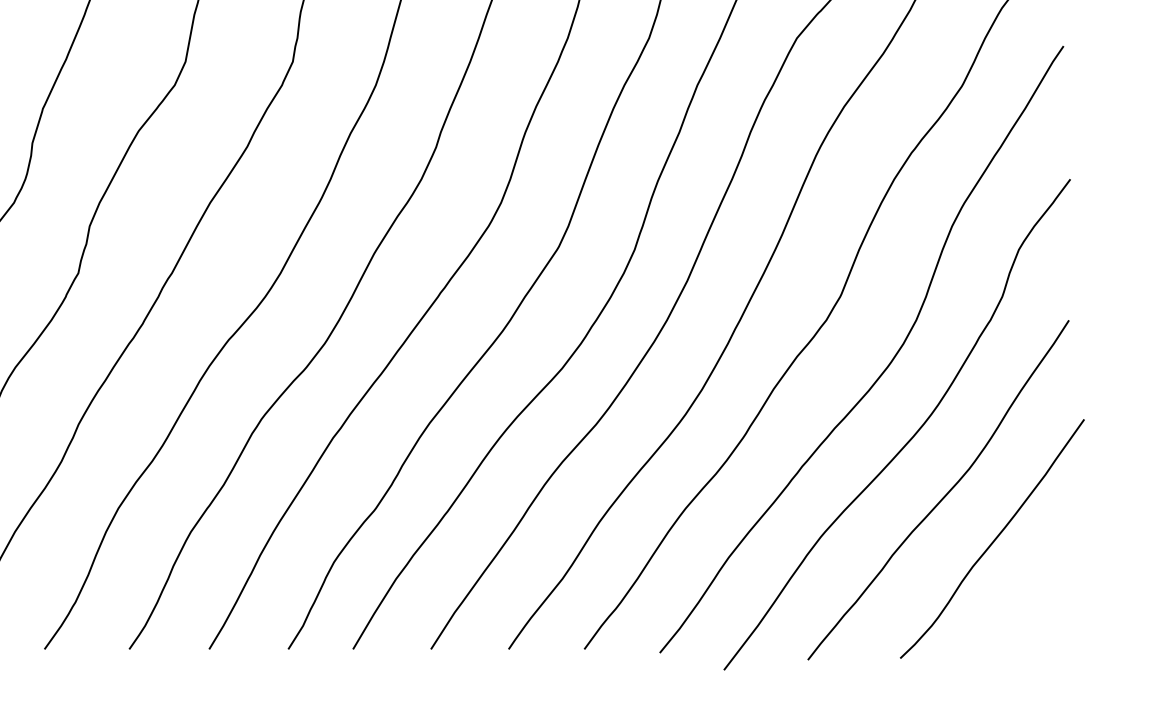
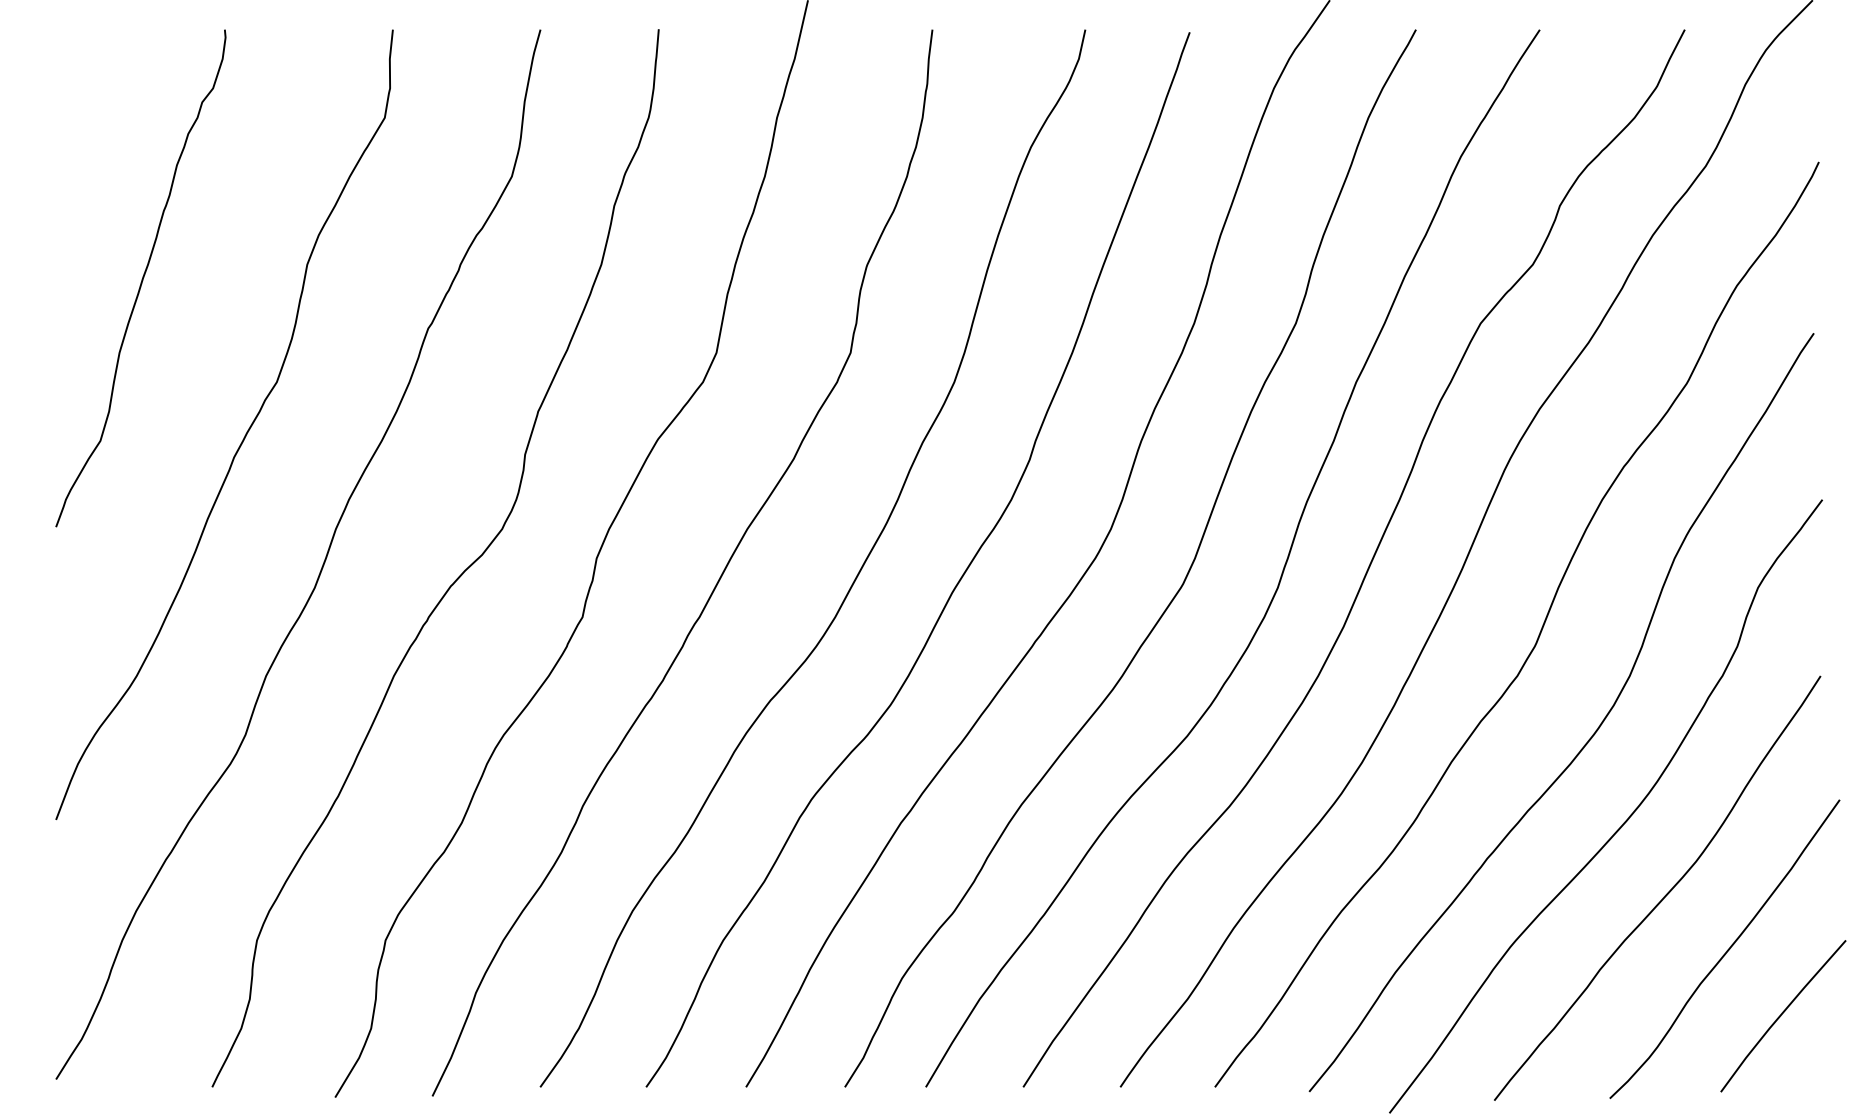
line: (1037, 592) -> (1781, 1016), added

